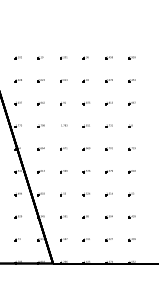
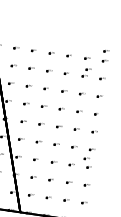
part: (131, 45) -> (106, 51), added
part: (112, 71) -> (88, 69), added
part: (126, 183) -> (86, 158), added

